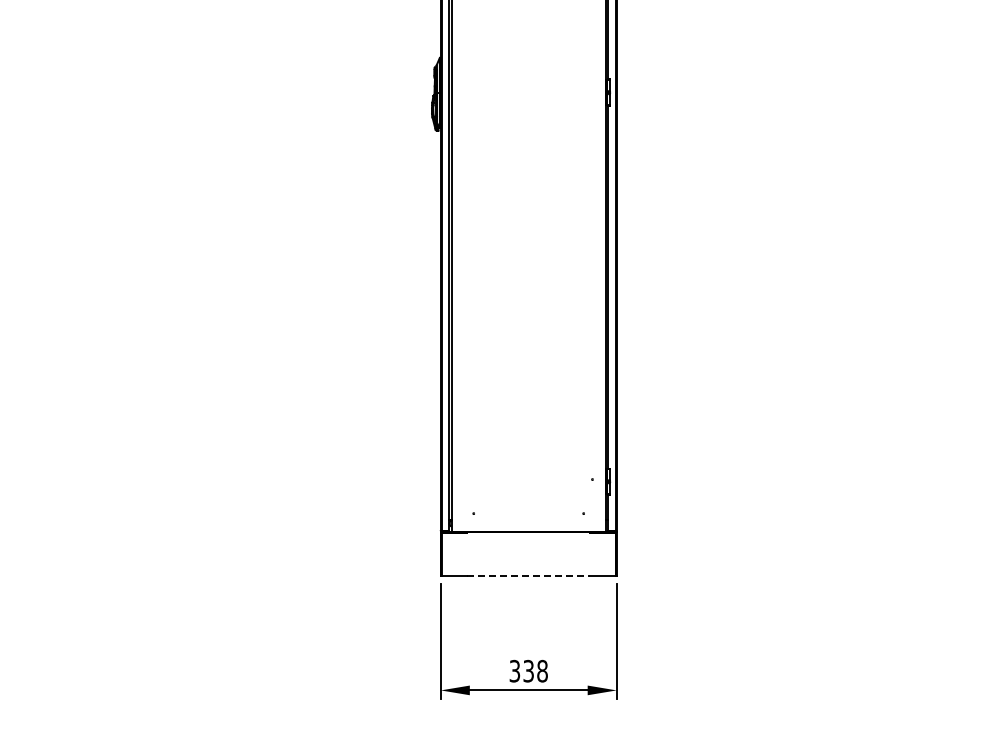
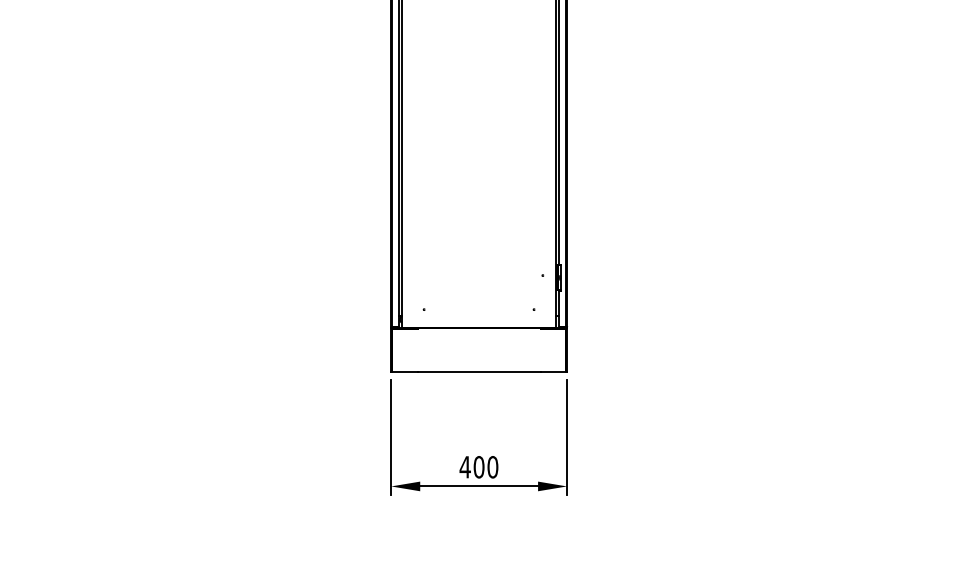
line: (529, 576) -> (479, 372), dashed -> solid
text: (528, 670) -> (478, 466), 338 -> 400

